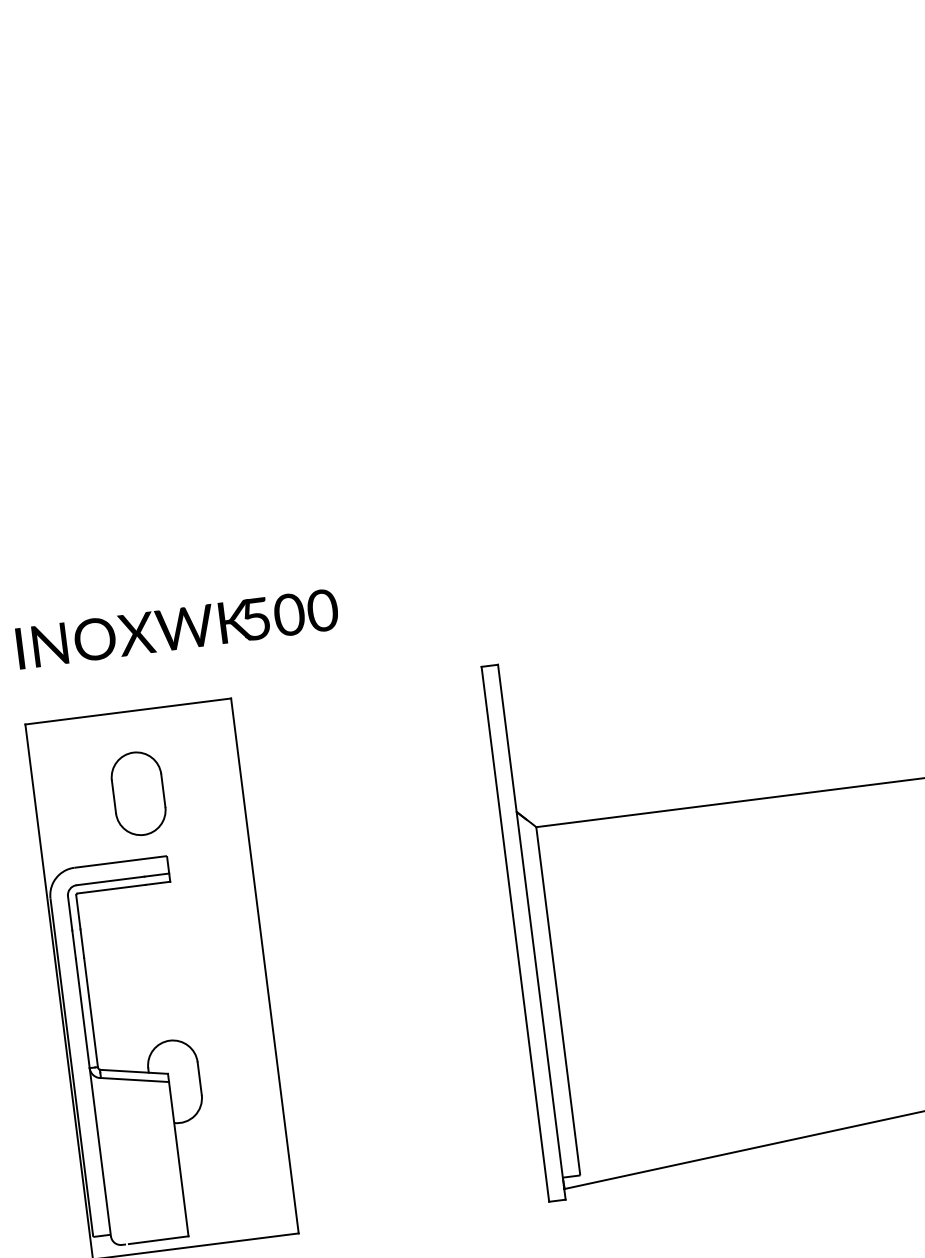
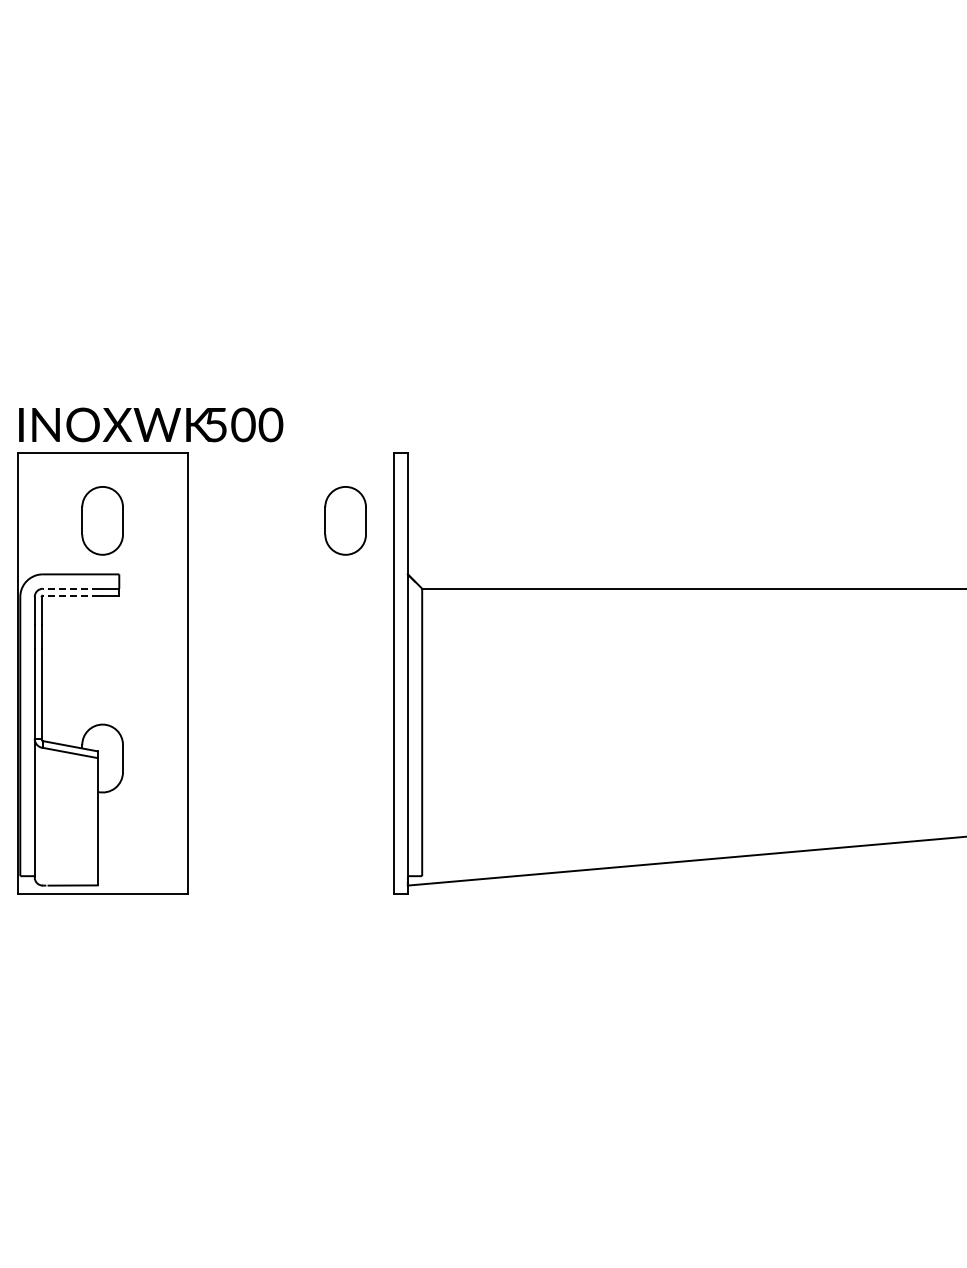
text: (177, 628) -> (151, 424), moved
part: (432, 756) -> (345, 520), added
line: (110, 880) -> (70, 588), solid -> dashed
line: (111, 889) -> (70, 595), solid -> dashed

